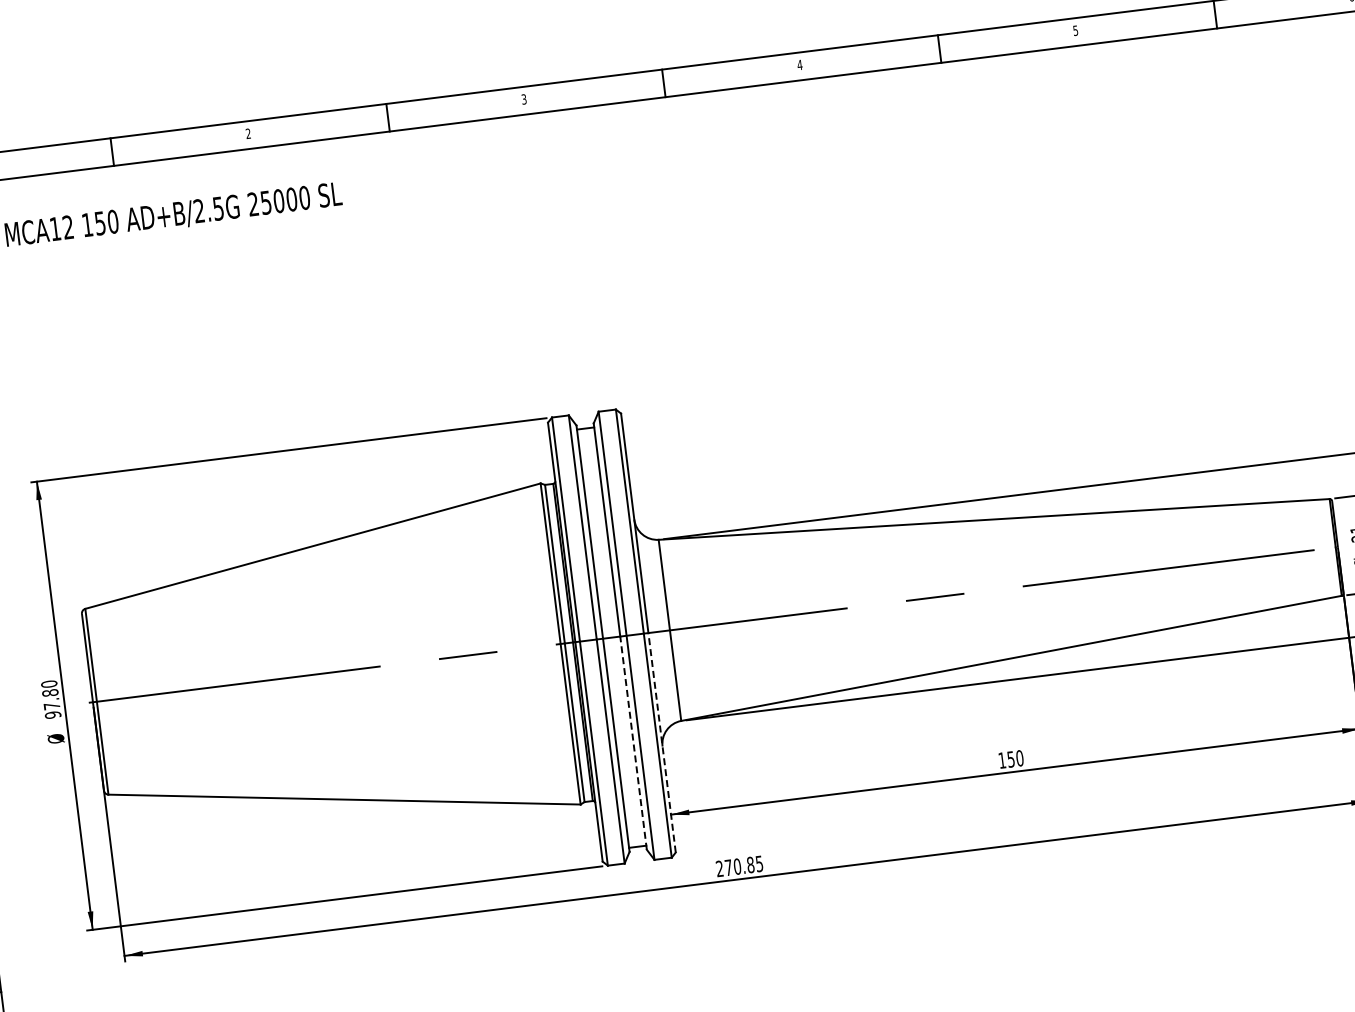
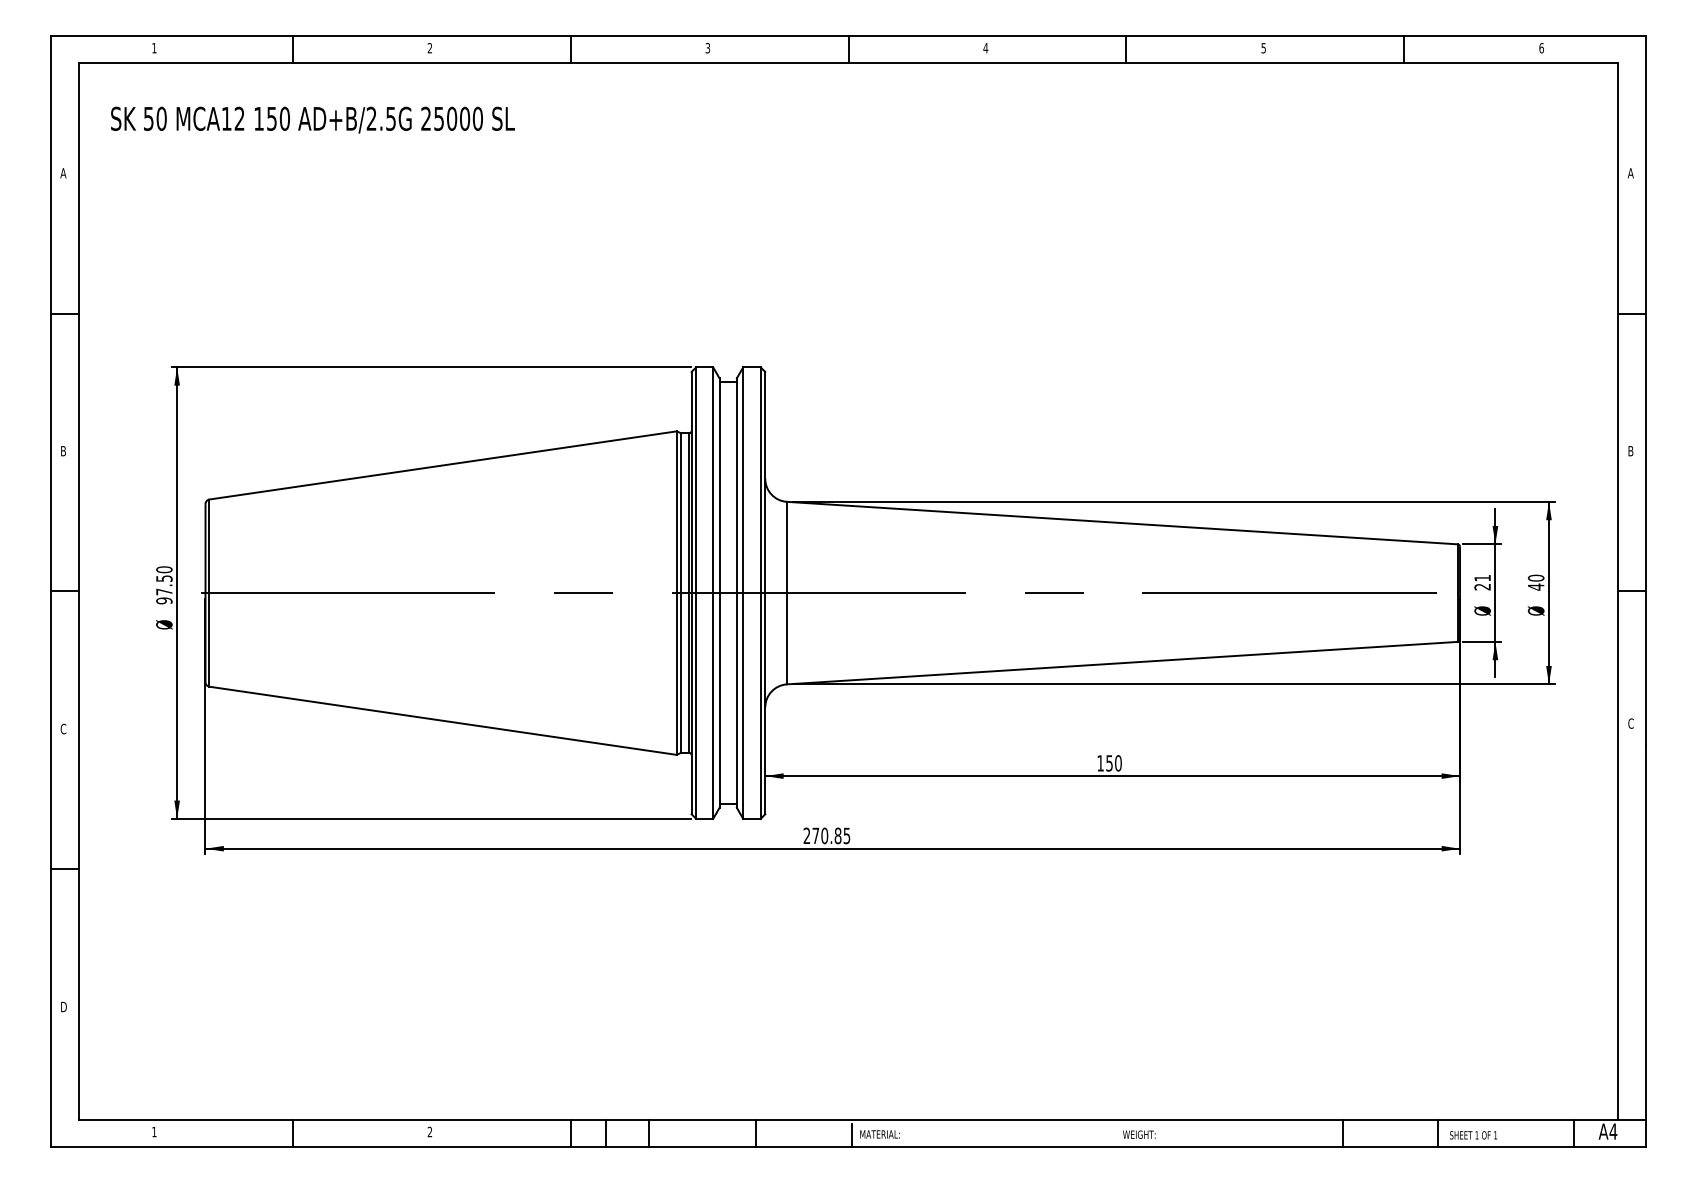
text: (50, 692) -> (164, 578), 97.80 -> 97.50
line: (662, 742) -> (765, 703), dashed -> solid
line: (633, 743) -> (736, 700), dashed -> solid

